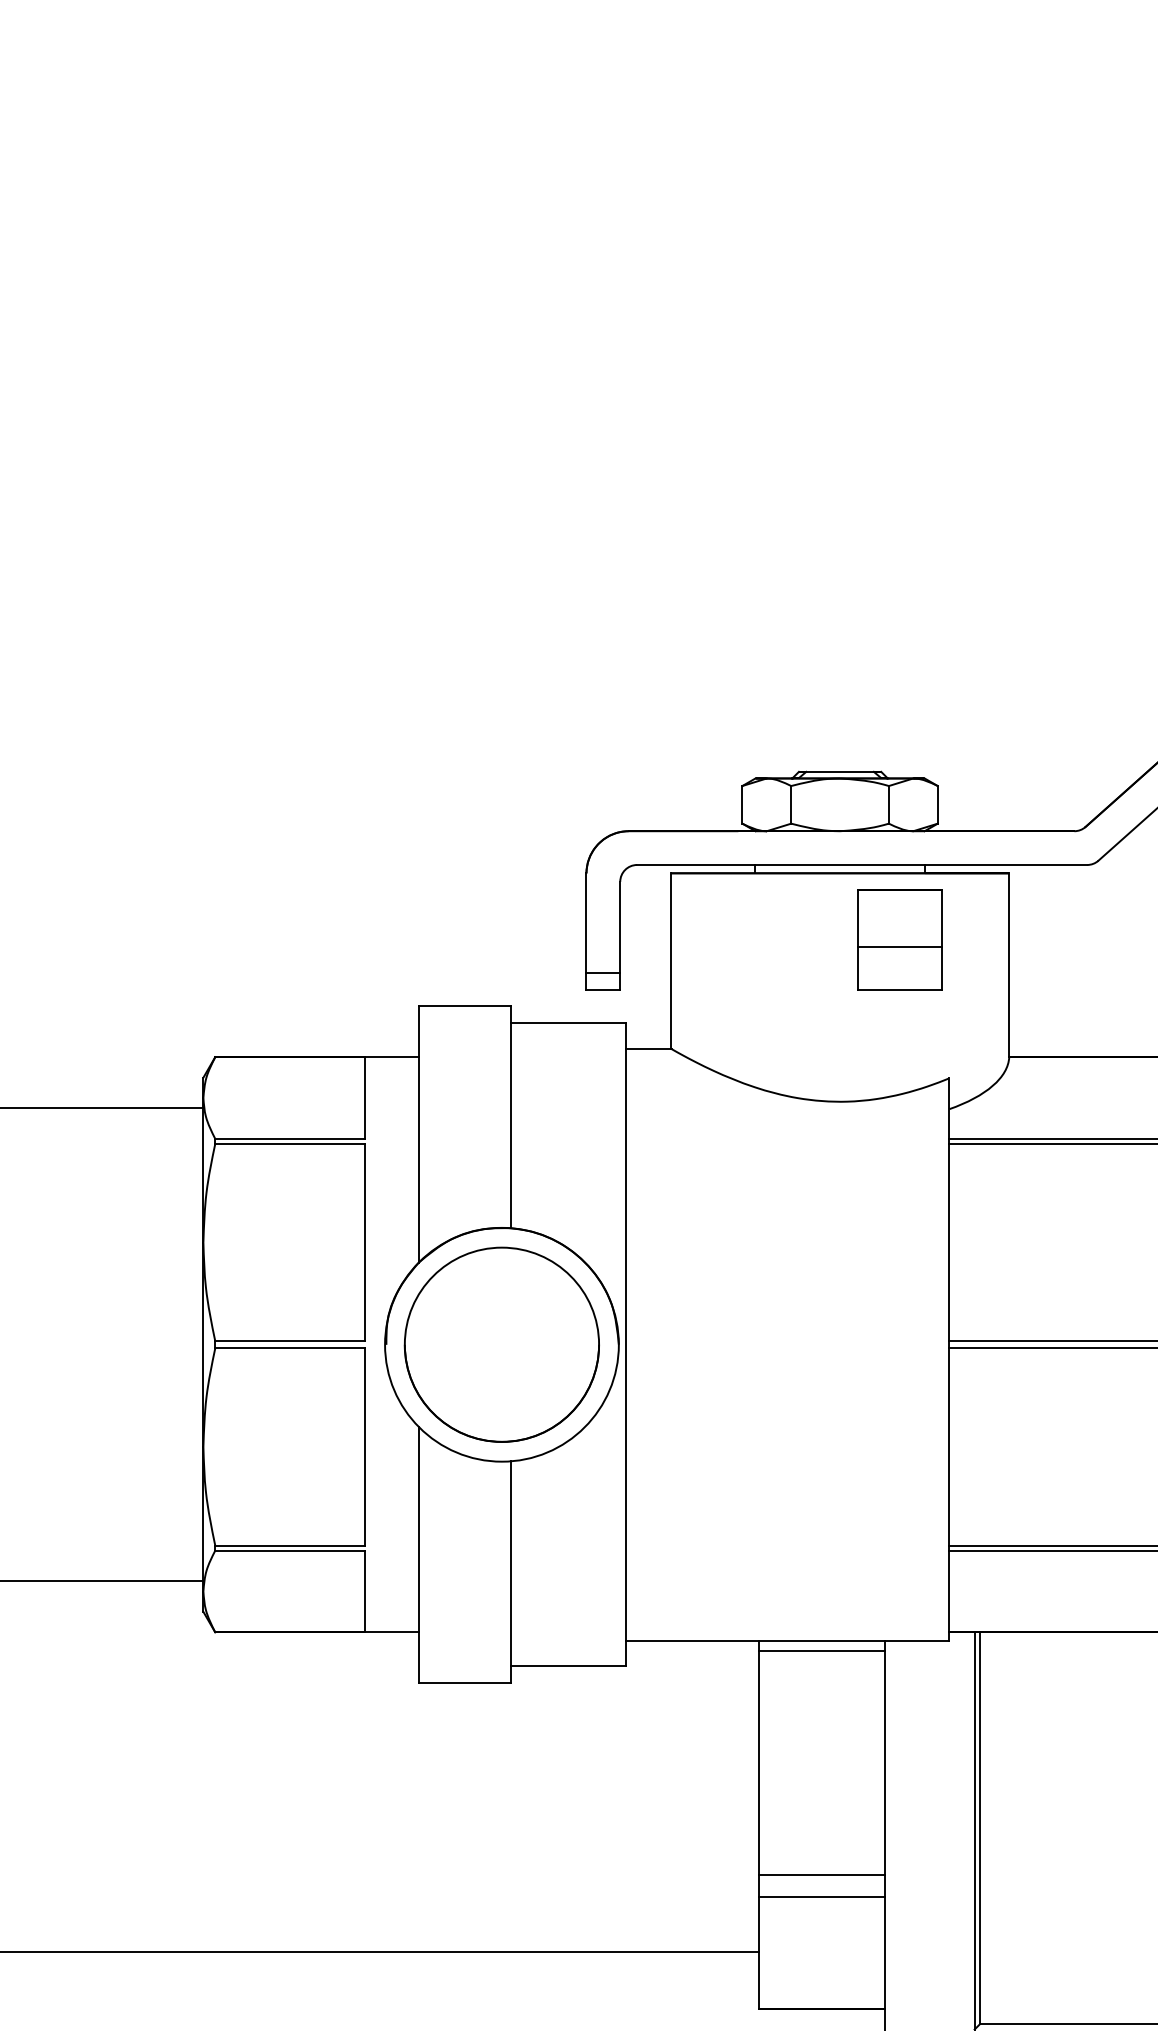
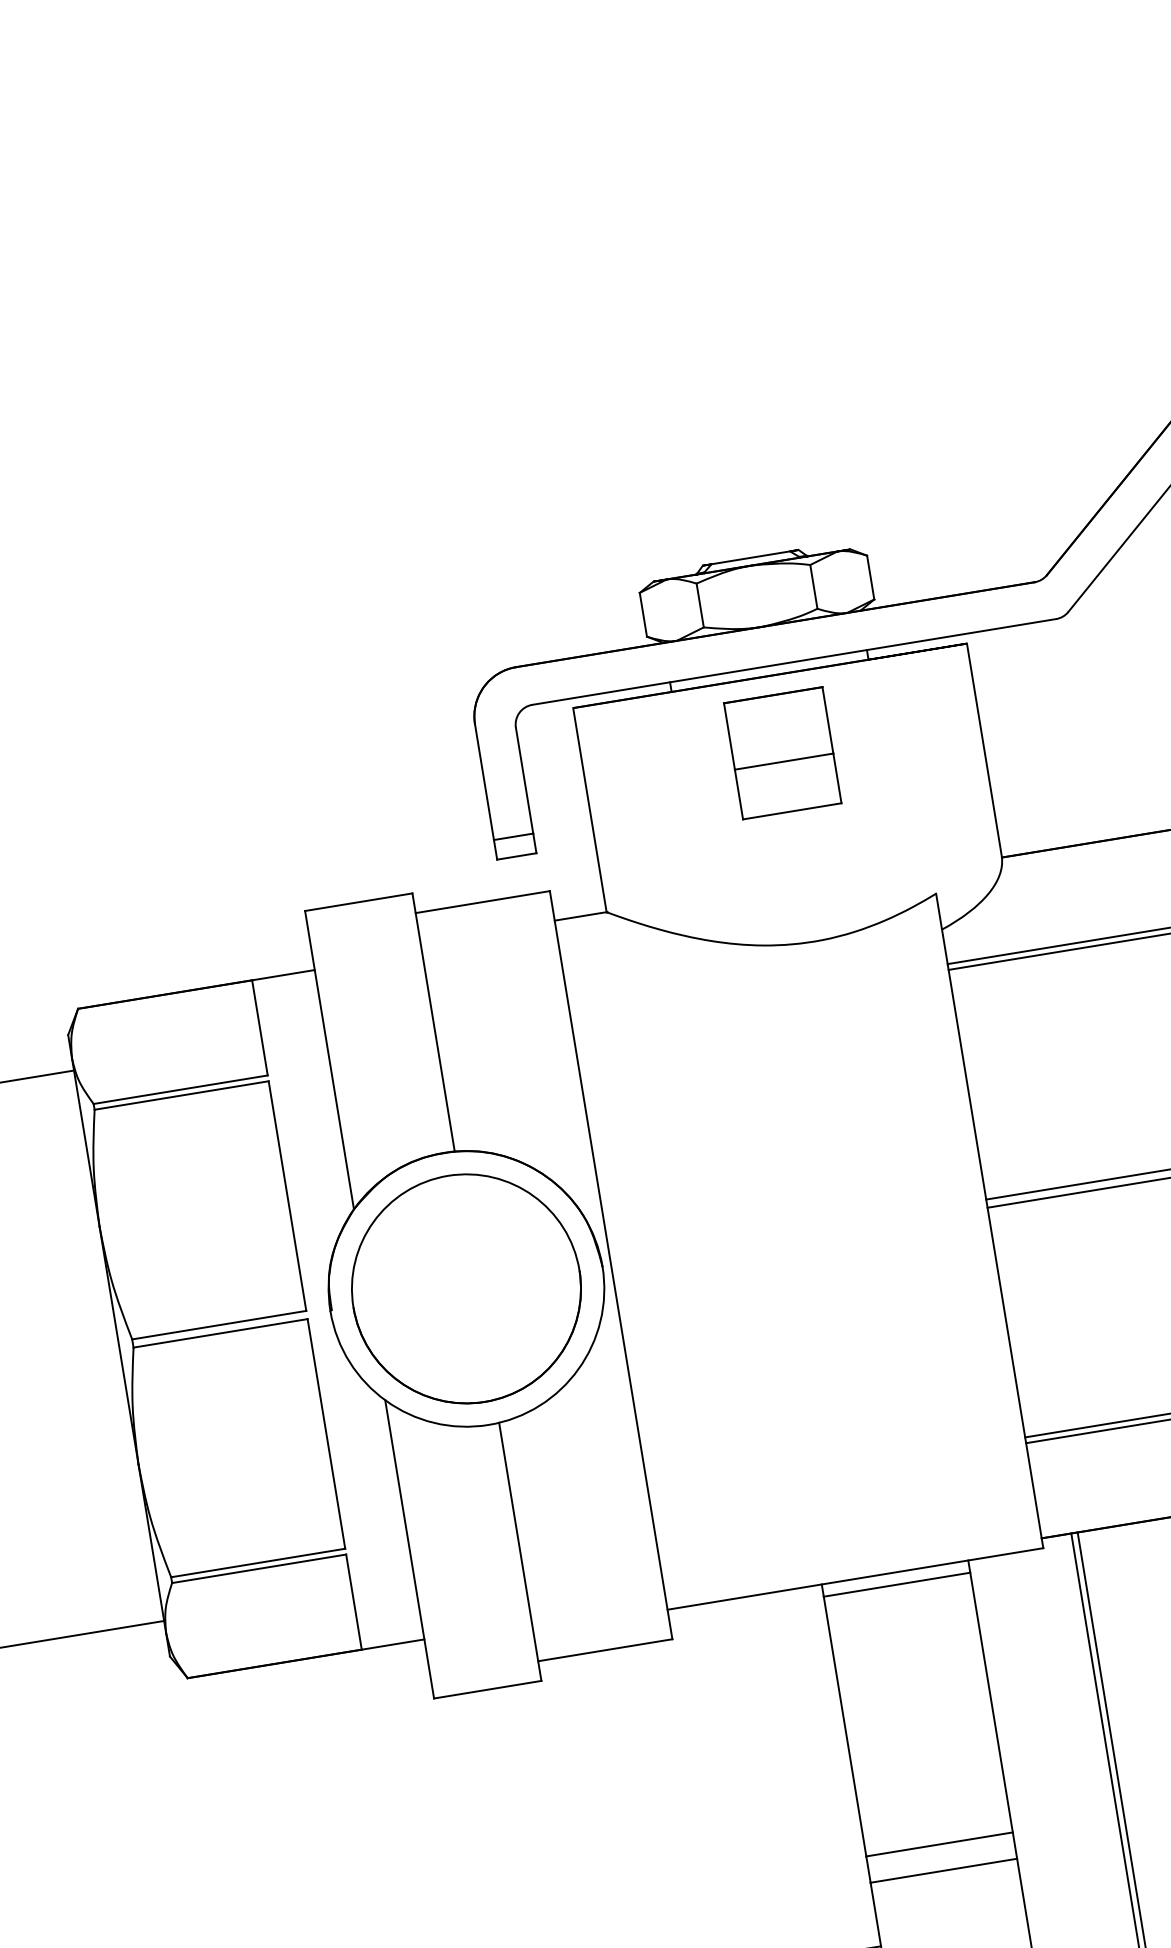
part: (899, 939) -> (782, 752), moved

